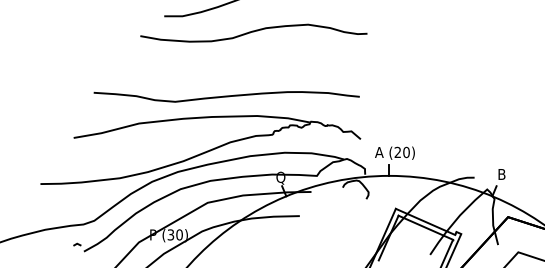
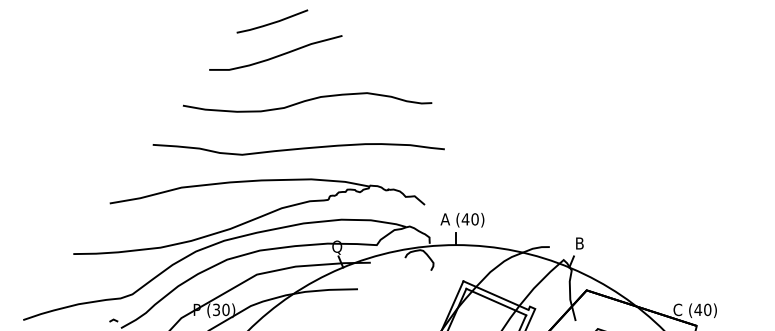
curve: (253, 32) -> (307, 101), moved
curve: (226, 97) -> (298, 149), moved
text: (397, 152) -> (465, 219), (20) -> (40)

